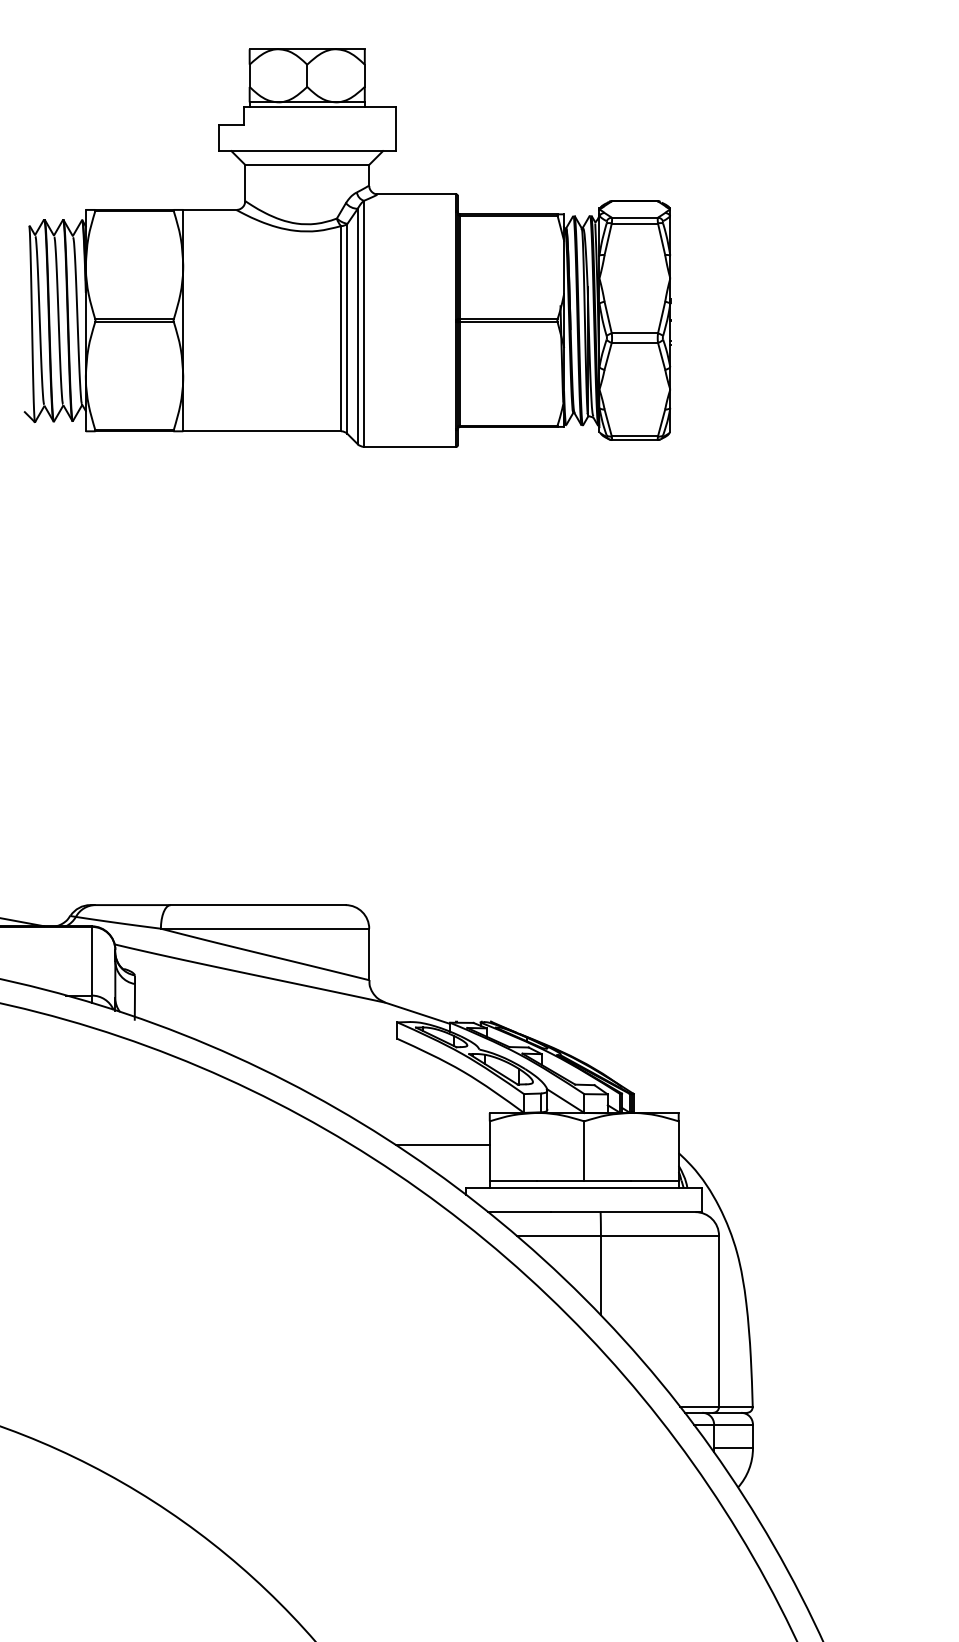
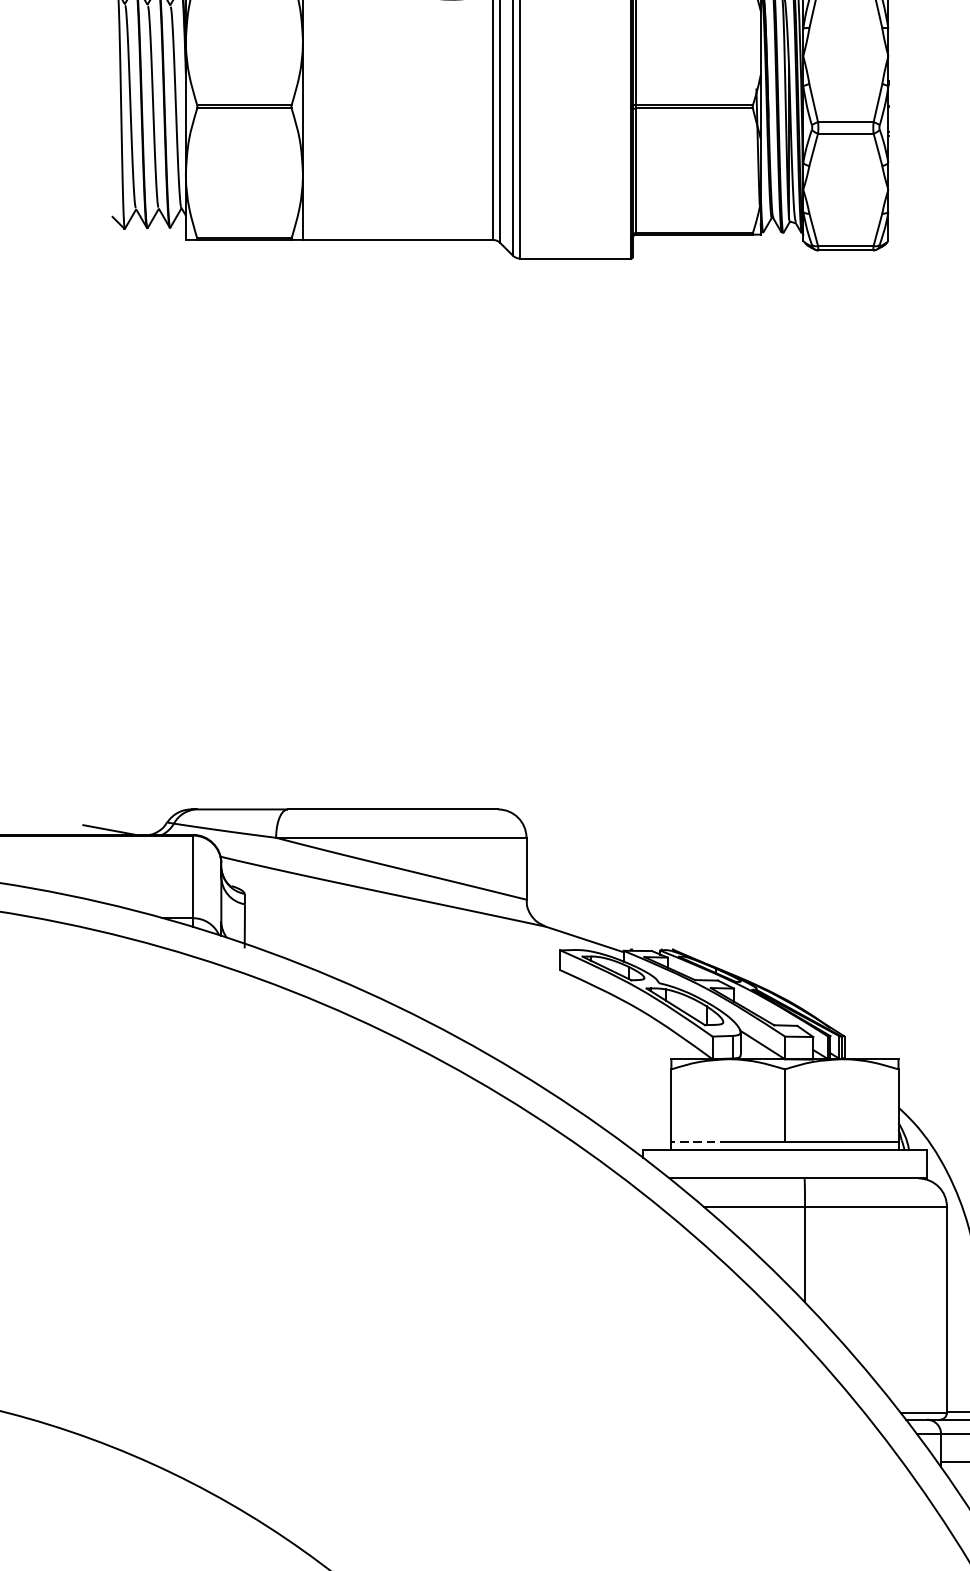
line: (442, 1144) -> (614, 1097), removed
line: (513, 1181) -> (699, 1141), solid -> dashed

